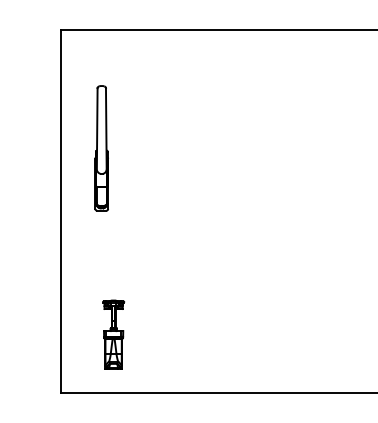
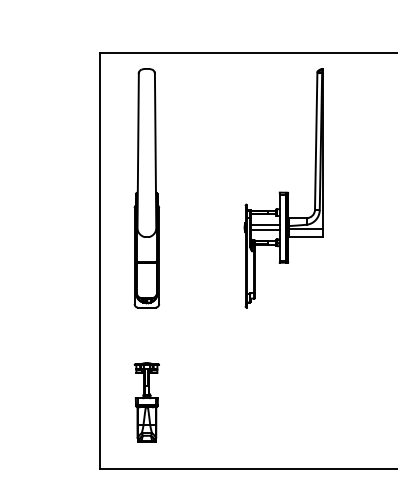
part: (101, 148) -> (146, 188), size x1.67
part: (220, 148) -> (283, 188), added
part: (113, 334) -> (146, 402), moved

